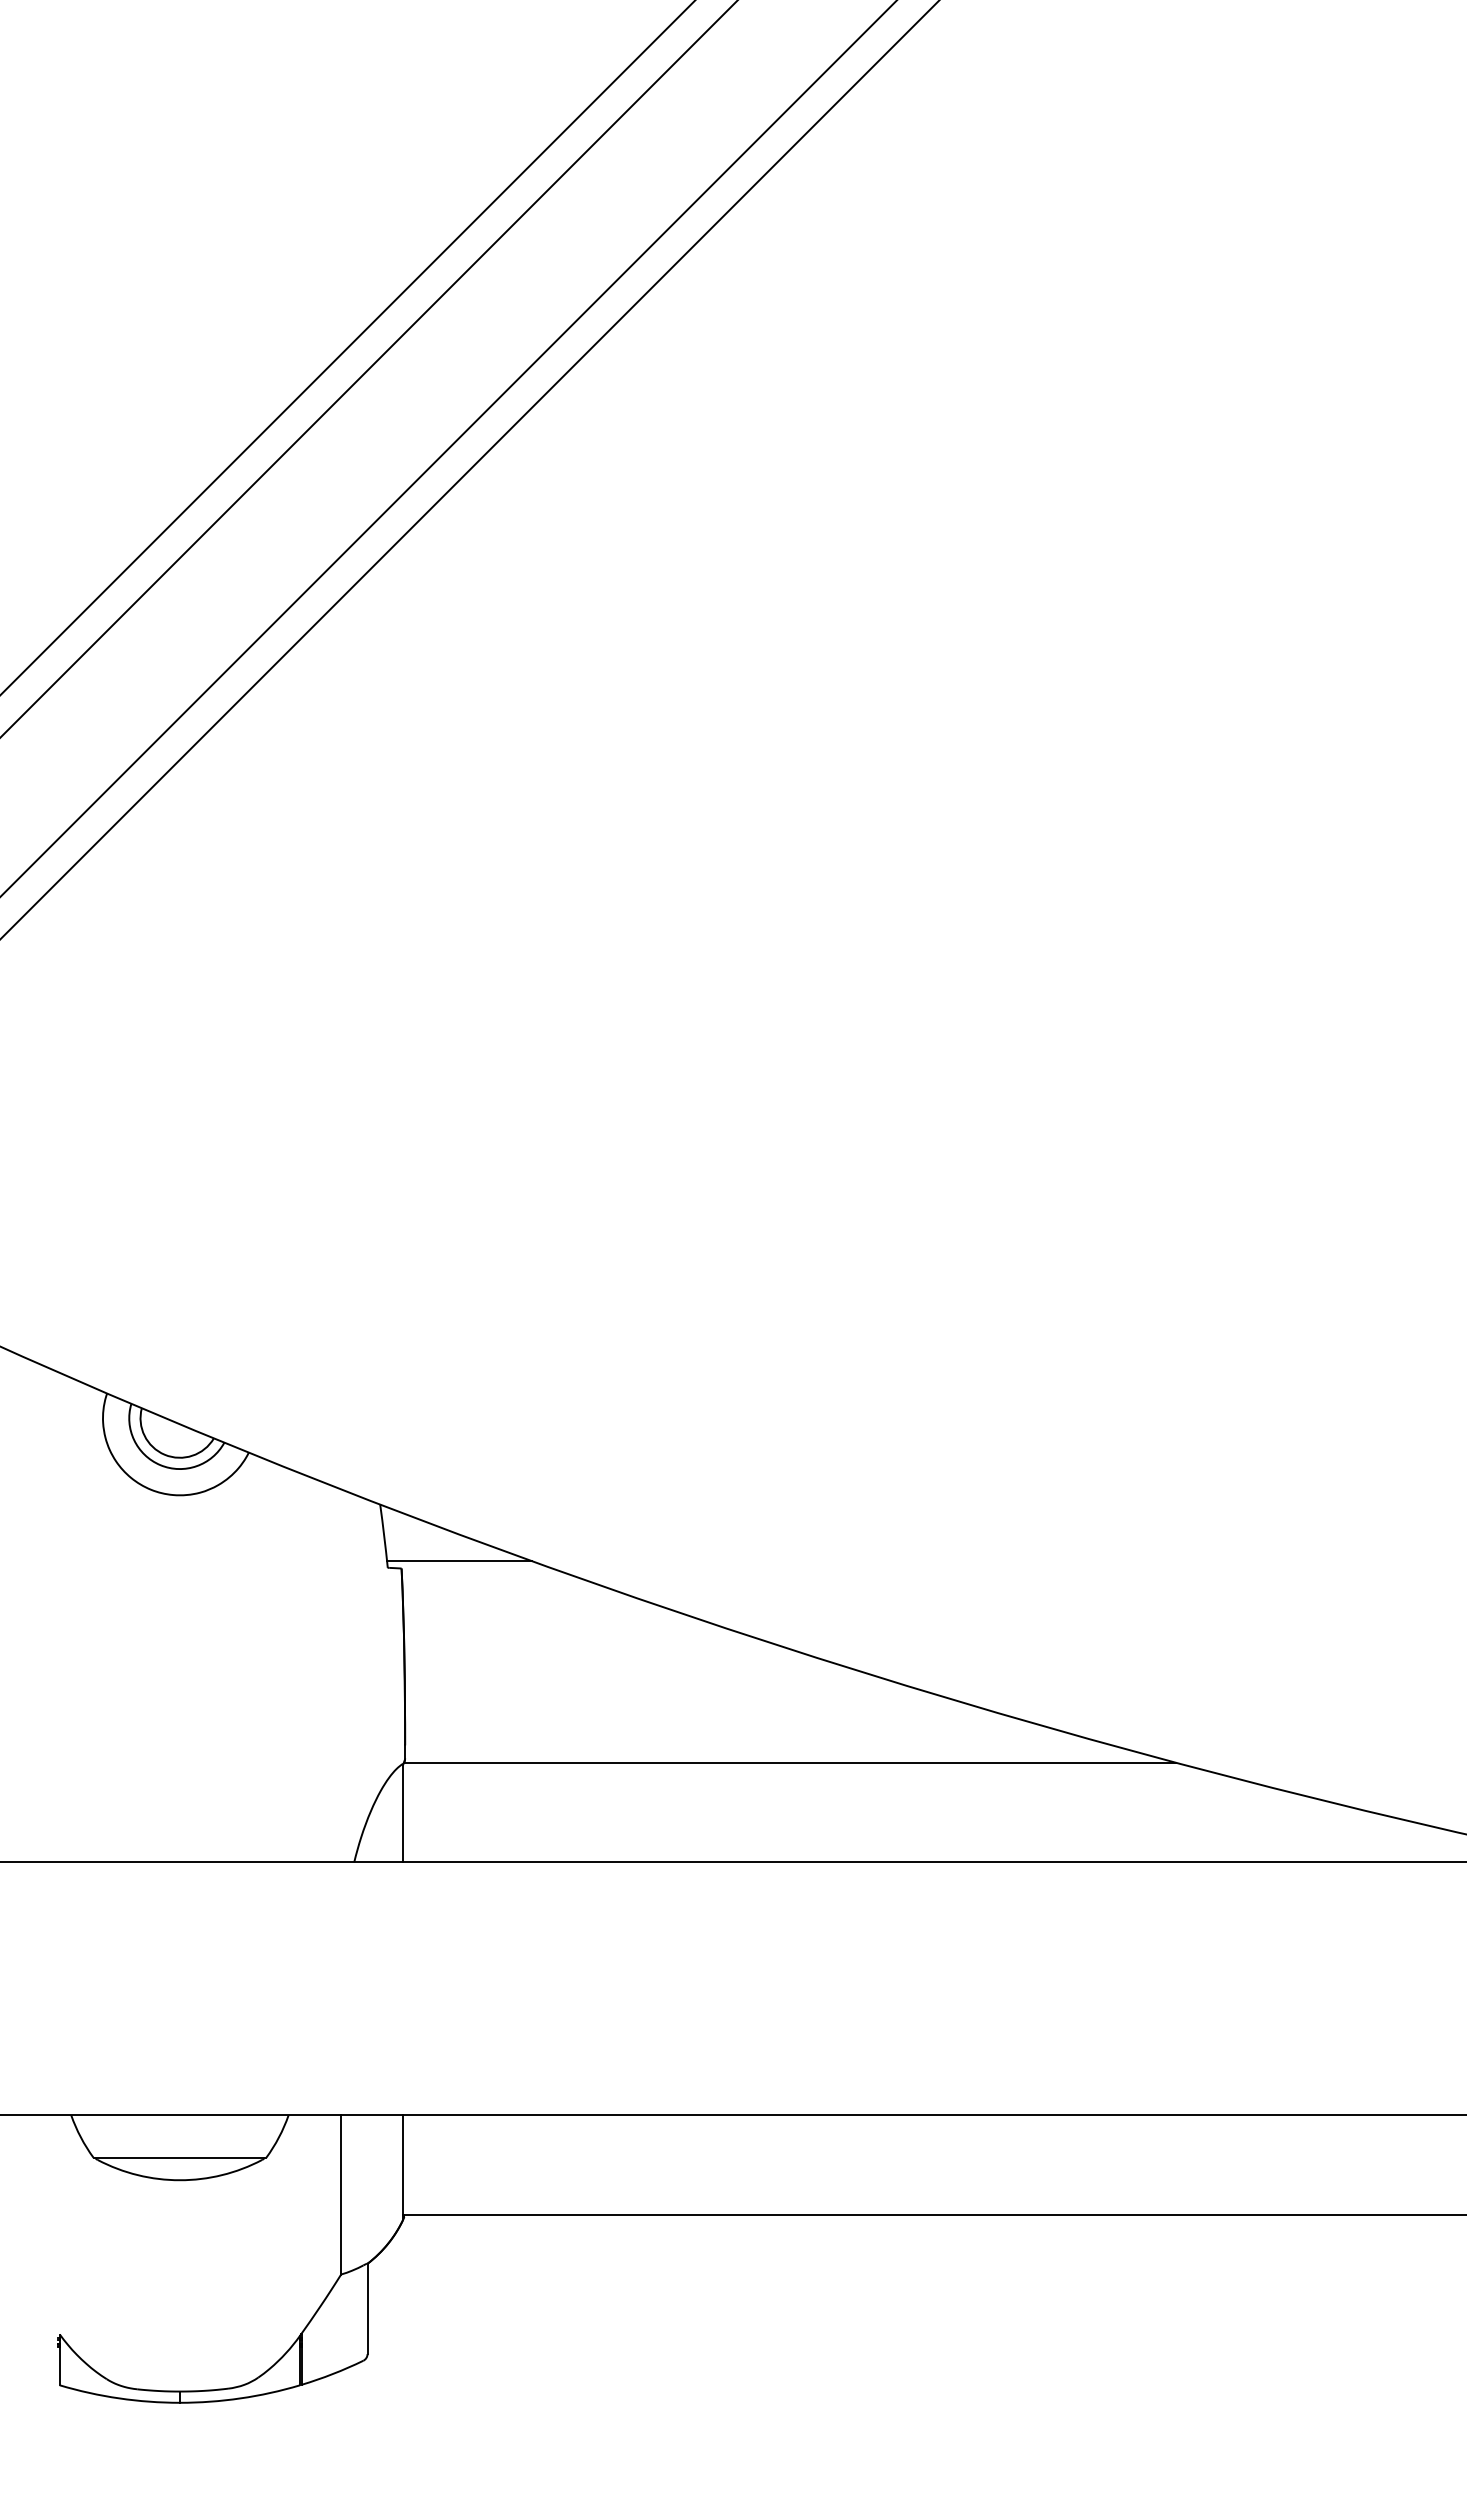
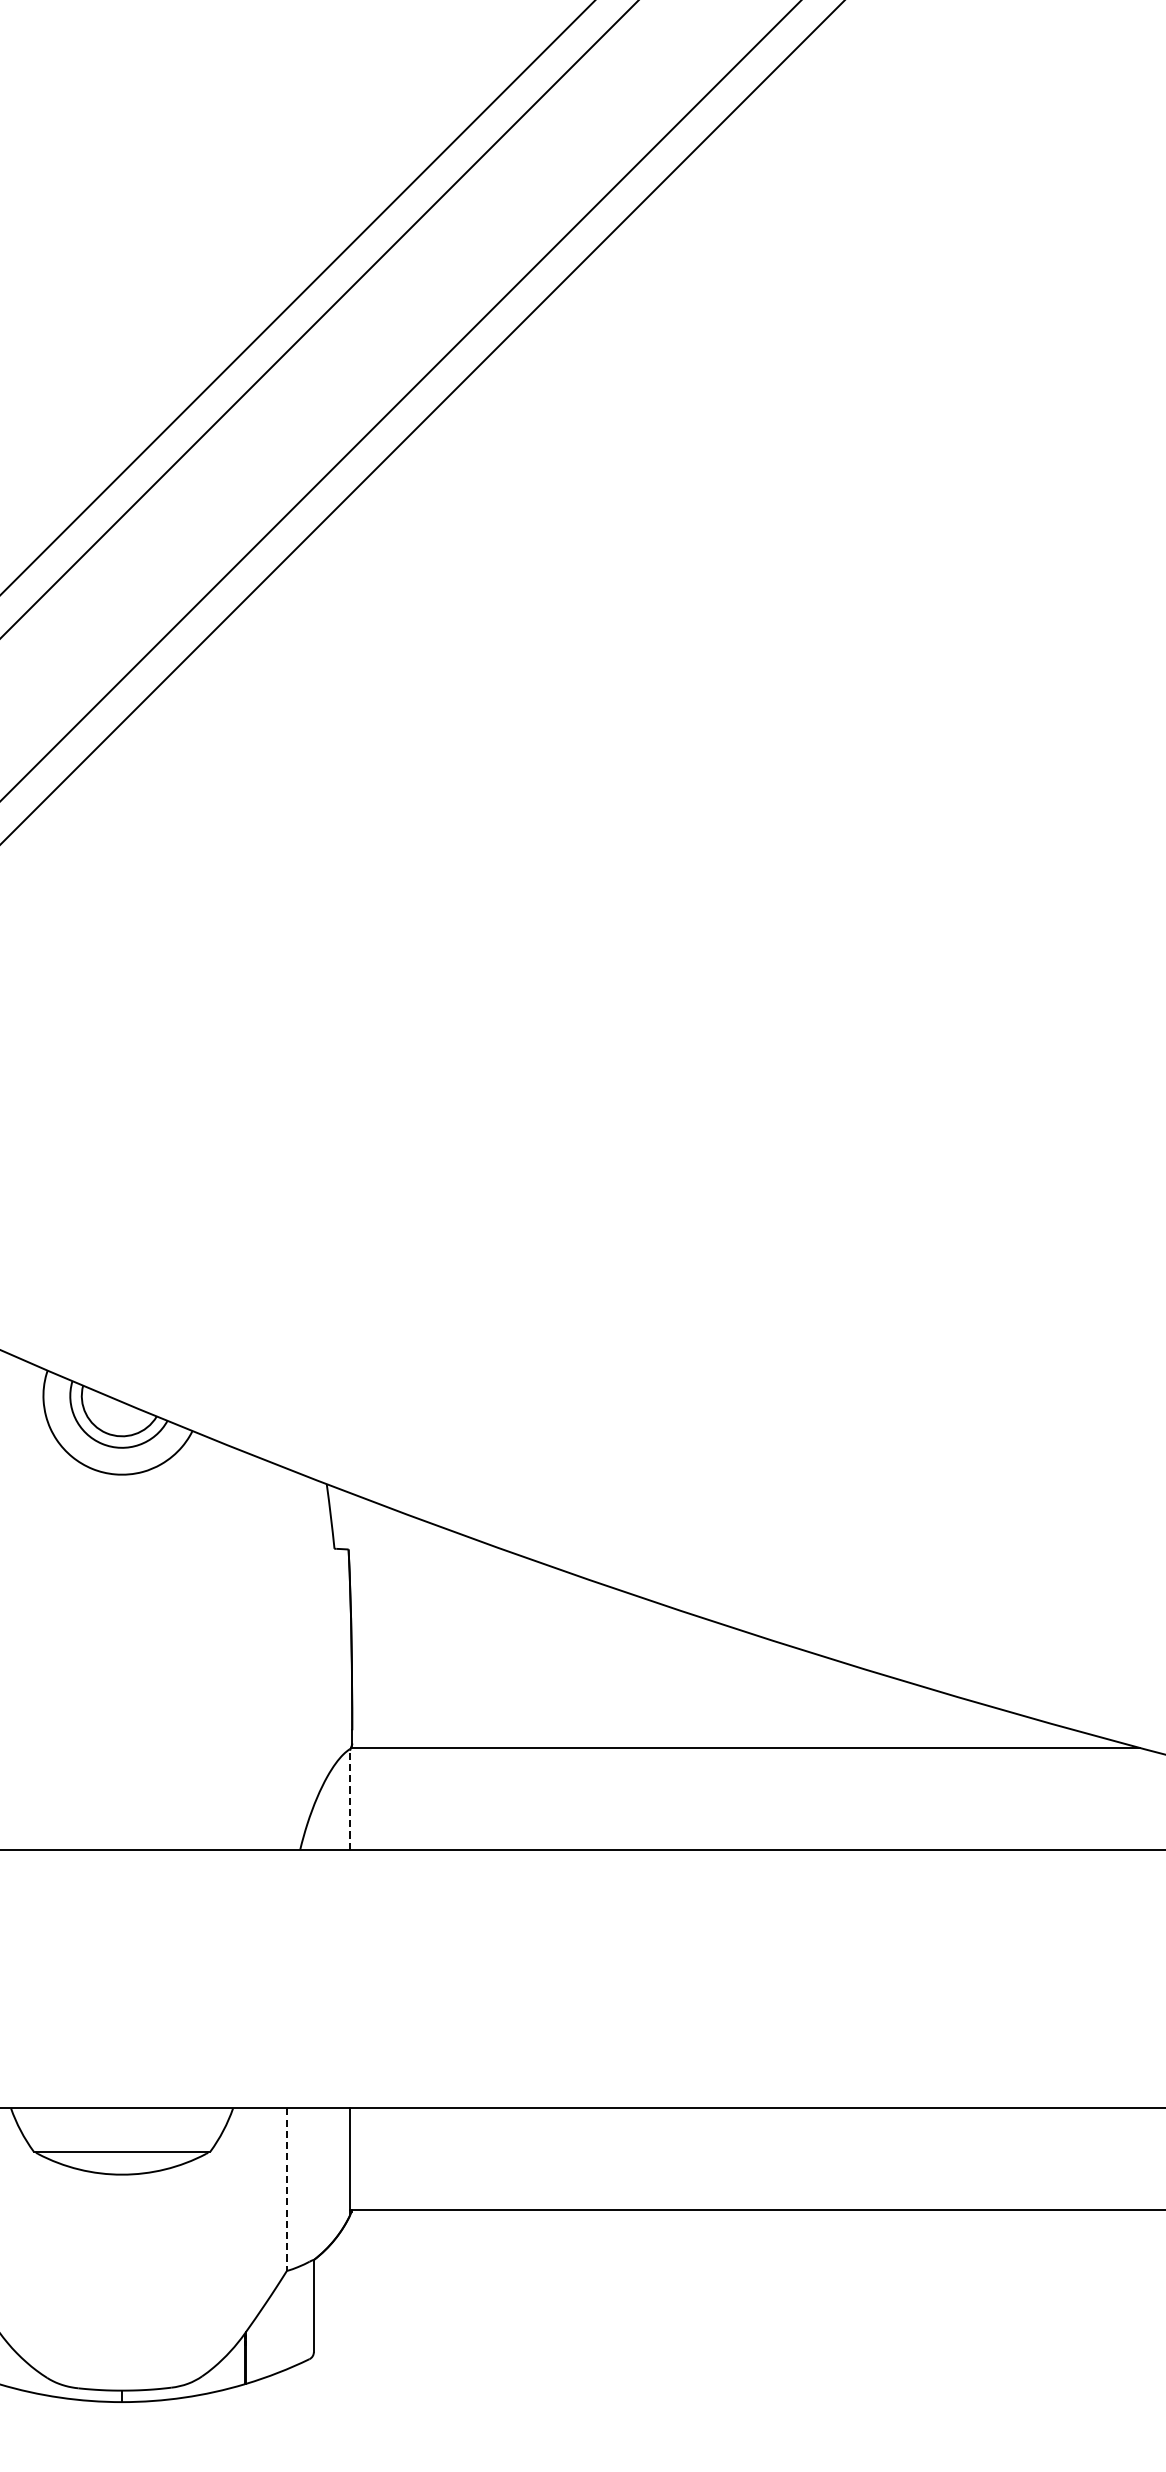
line: (459, 1561) -> (407, 1542), removed
line: (403, 1813) -> (350, 1799), solid -> dashed
line: (341, 2194) -> (287, 2189), solid -> dashed

